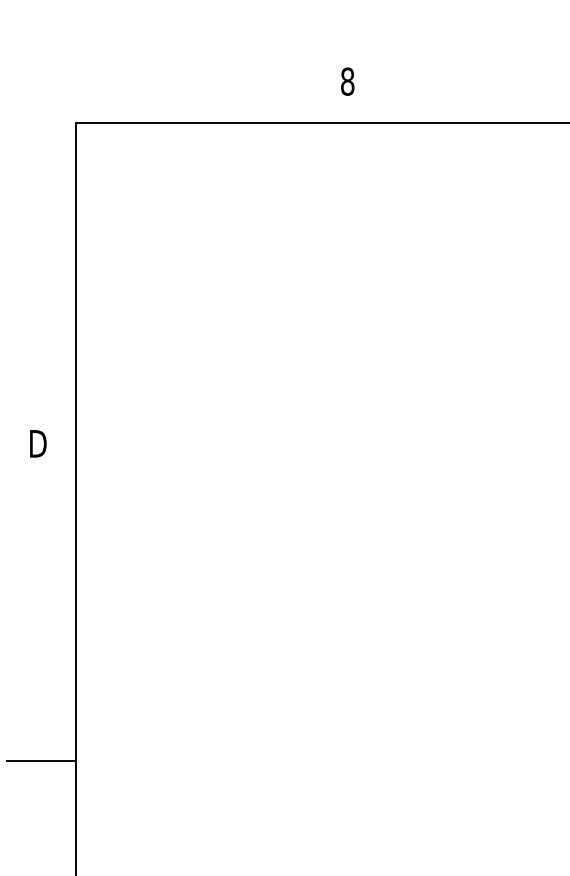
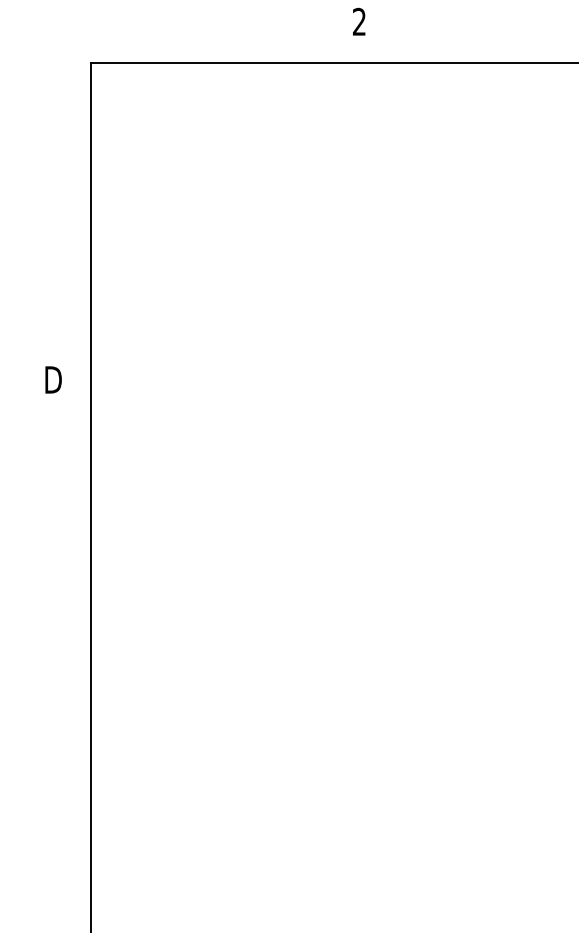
text: (347, 82) -> (359, 22), 8 -> 2
line: (41, 761) -> (56, 693), removed

